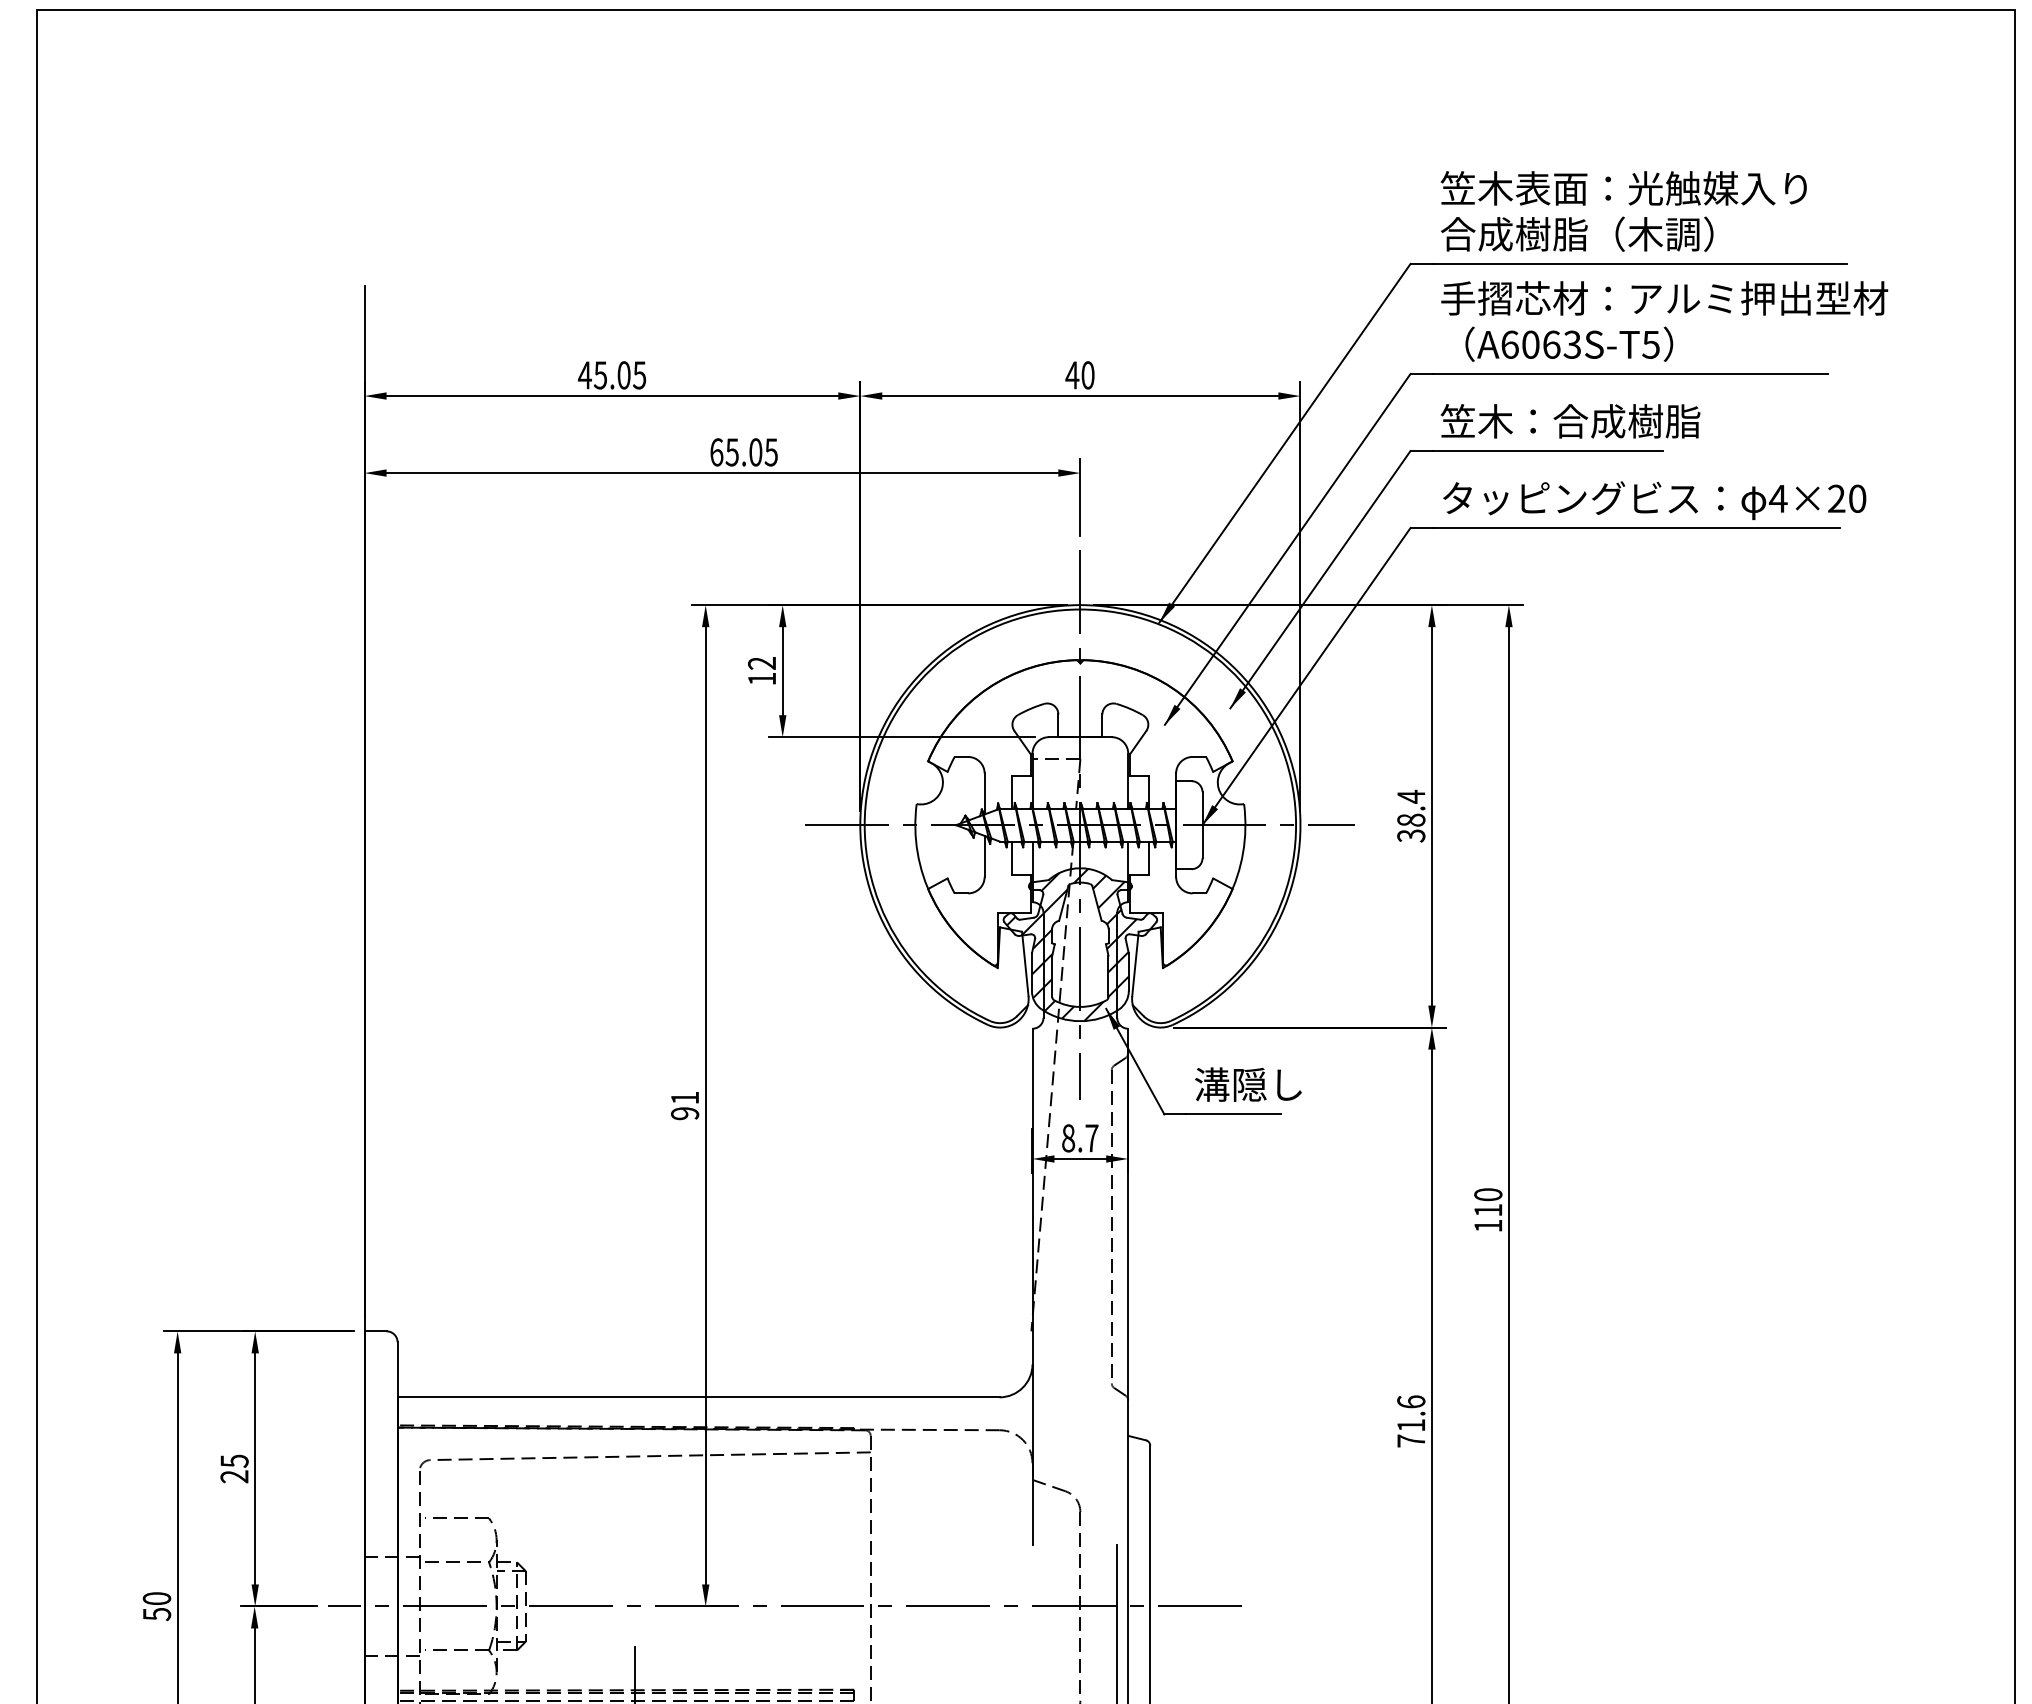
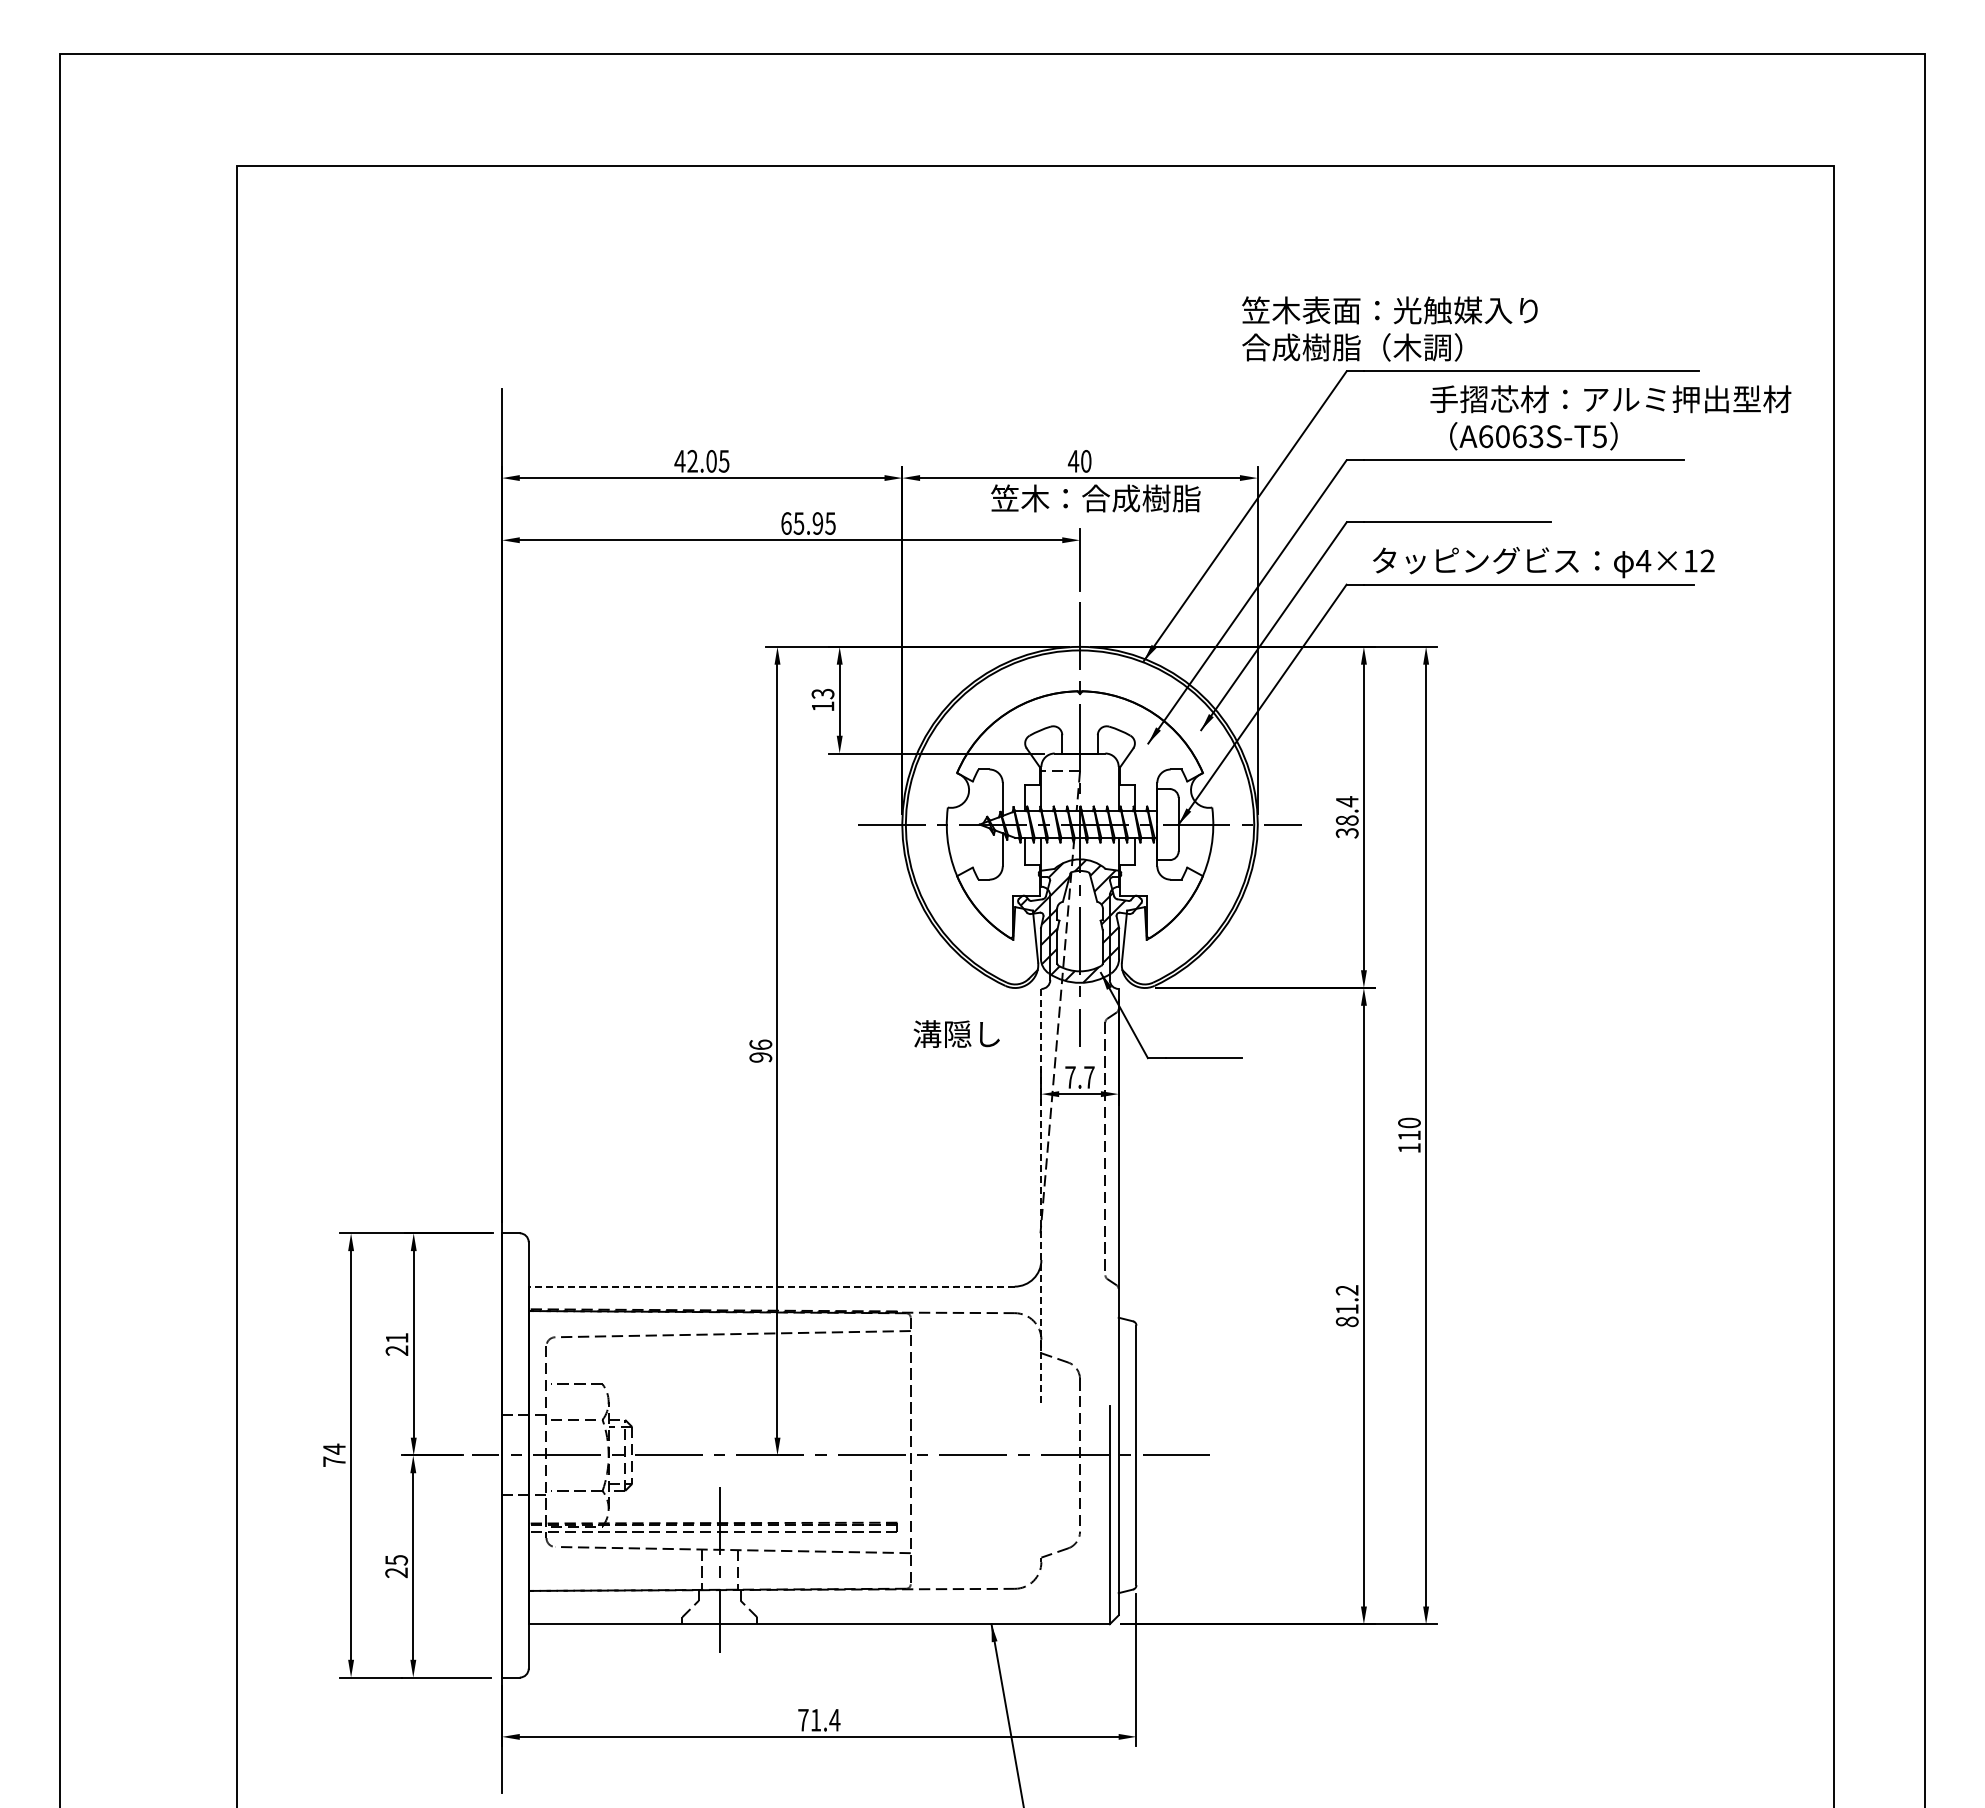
text: (1623, 210) -> (1389, 328), moved
text: (1664, 321) -> (1610, 417), moved
text: (600, 375) -> (692, 461), 45.05 -> 42.05
text: (1570, 421) -> (1095, 498), moved
text: (755, 452) -> (817, 523), 65.05 -> 65.95
text: (1846, 498) -> (1698, 560), 4×20 -> 4×12
text: (762, 662) -> (823, 693), 12 -> 13
text: (1248, 1083) -> (956, 1033), moved
text: (684, 1097) -> (760, 1044), 91 -> 96
text: (1068, 1138) -> (1070, 1077), 8.7 -> 7.7
line: (1032, 1287) -> (1041, 1197), solid -> dashed
line: (698, 1397) -> (771, 1286), solid -> dashed
text: (1410, 1421) -> (1346, 1306), 71.6 -> 81.2
text: (235, 1461) -> (397, 1338), 25 -> 21
text: (157, 1606) -> (334, 1455), 50 -> 74

